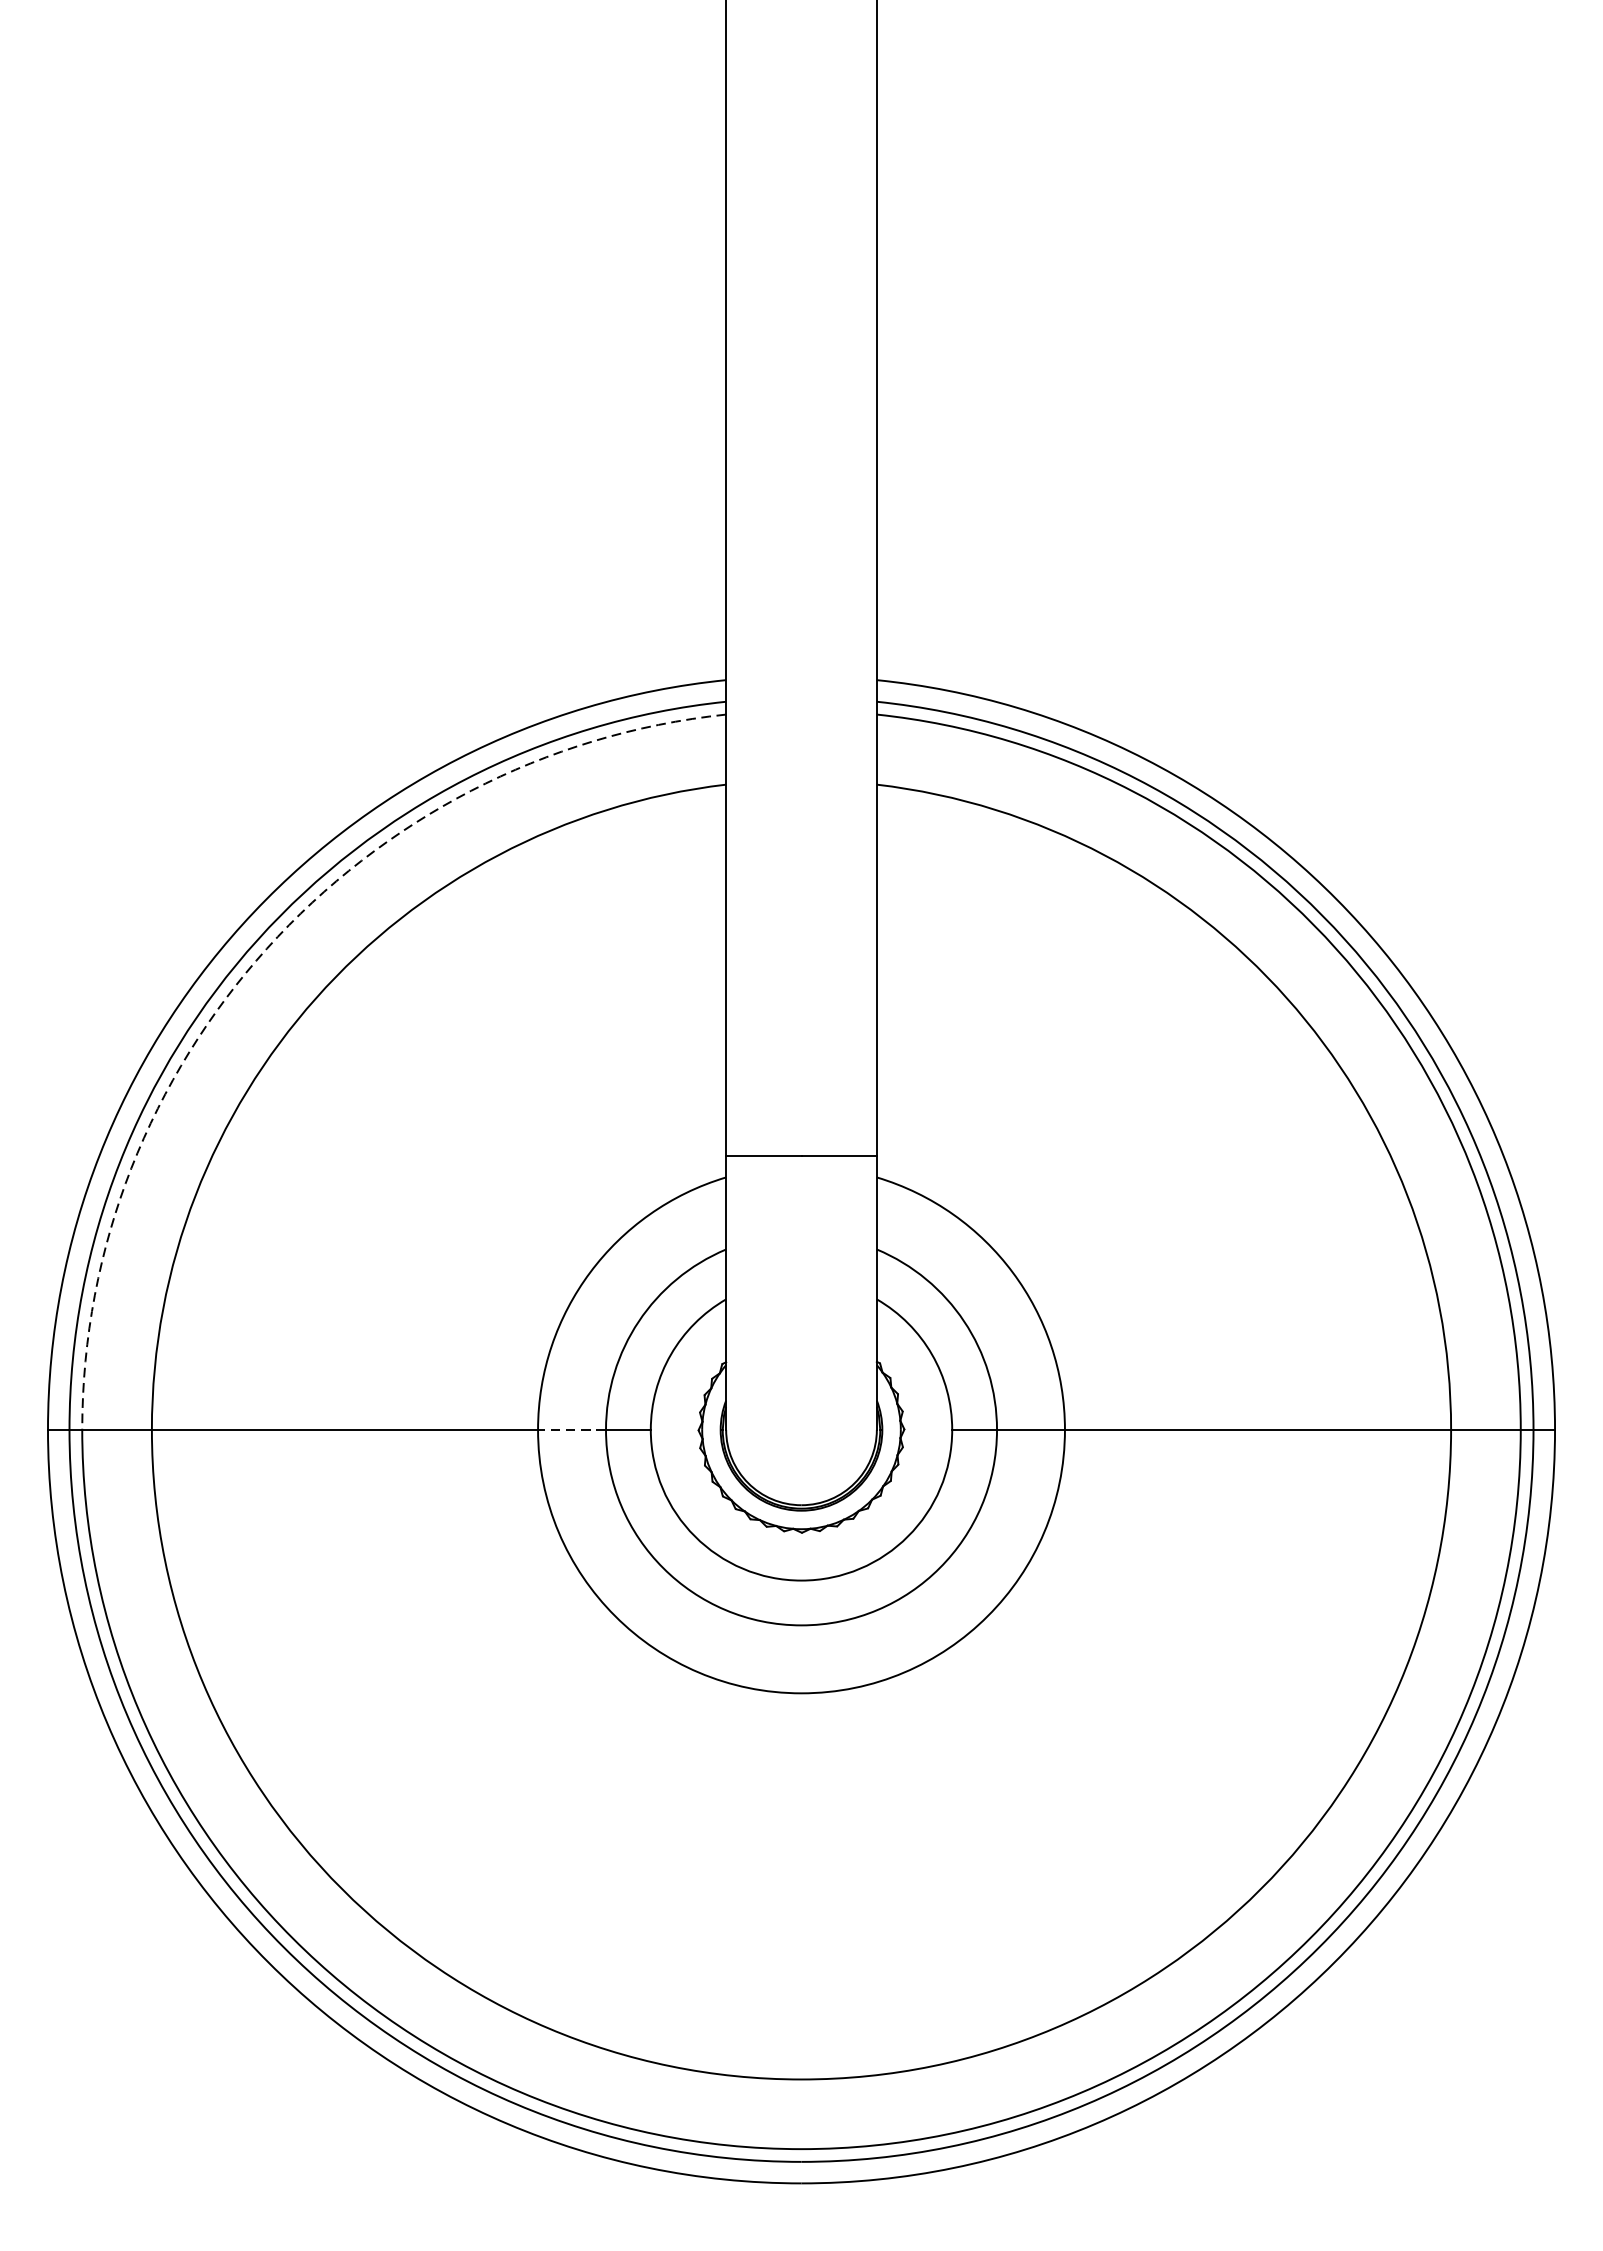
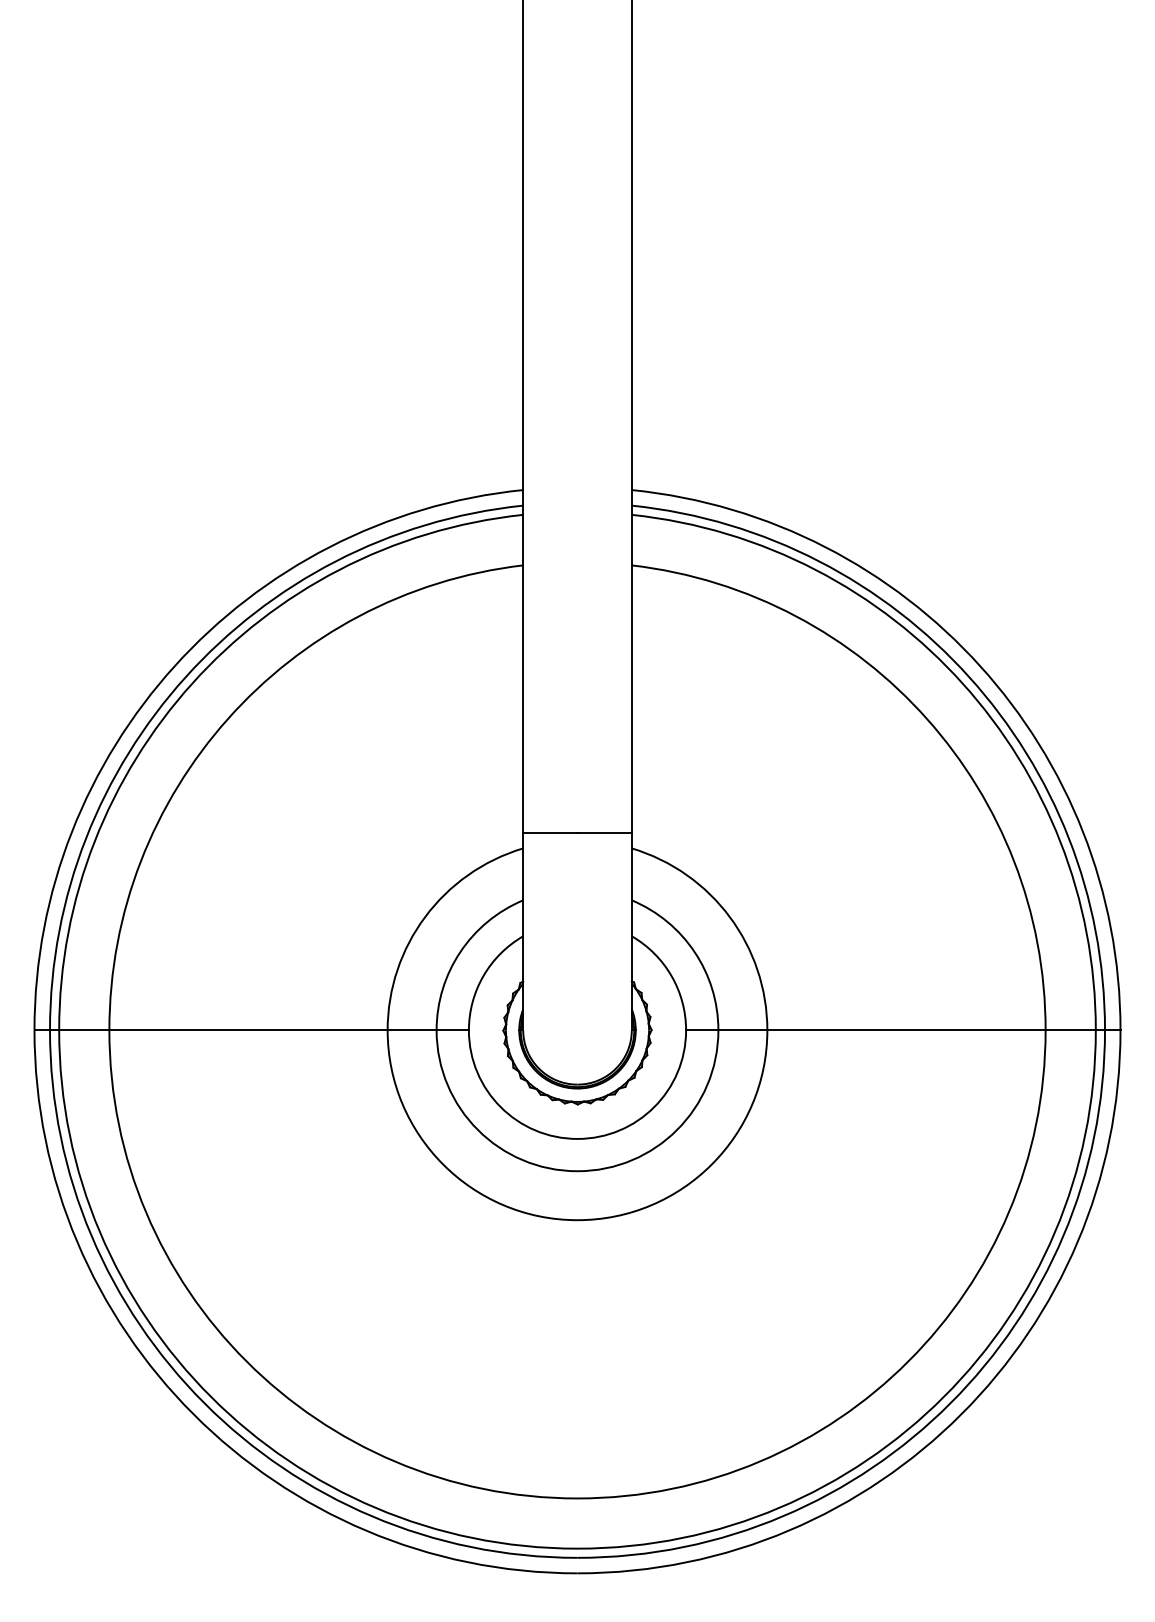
arc: (267, 948) -> (192, 683), dashed -> solid
line: (571, 1430) -> (411, 1030), dashed -> solid

